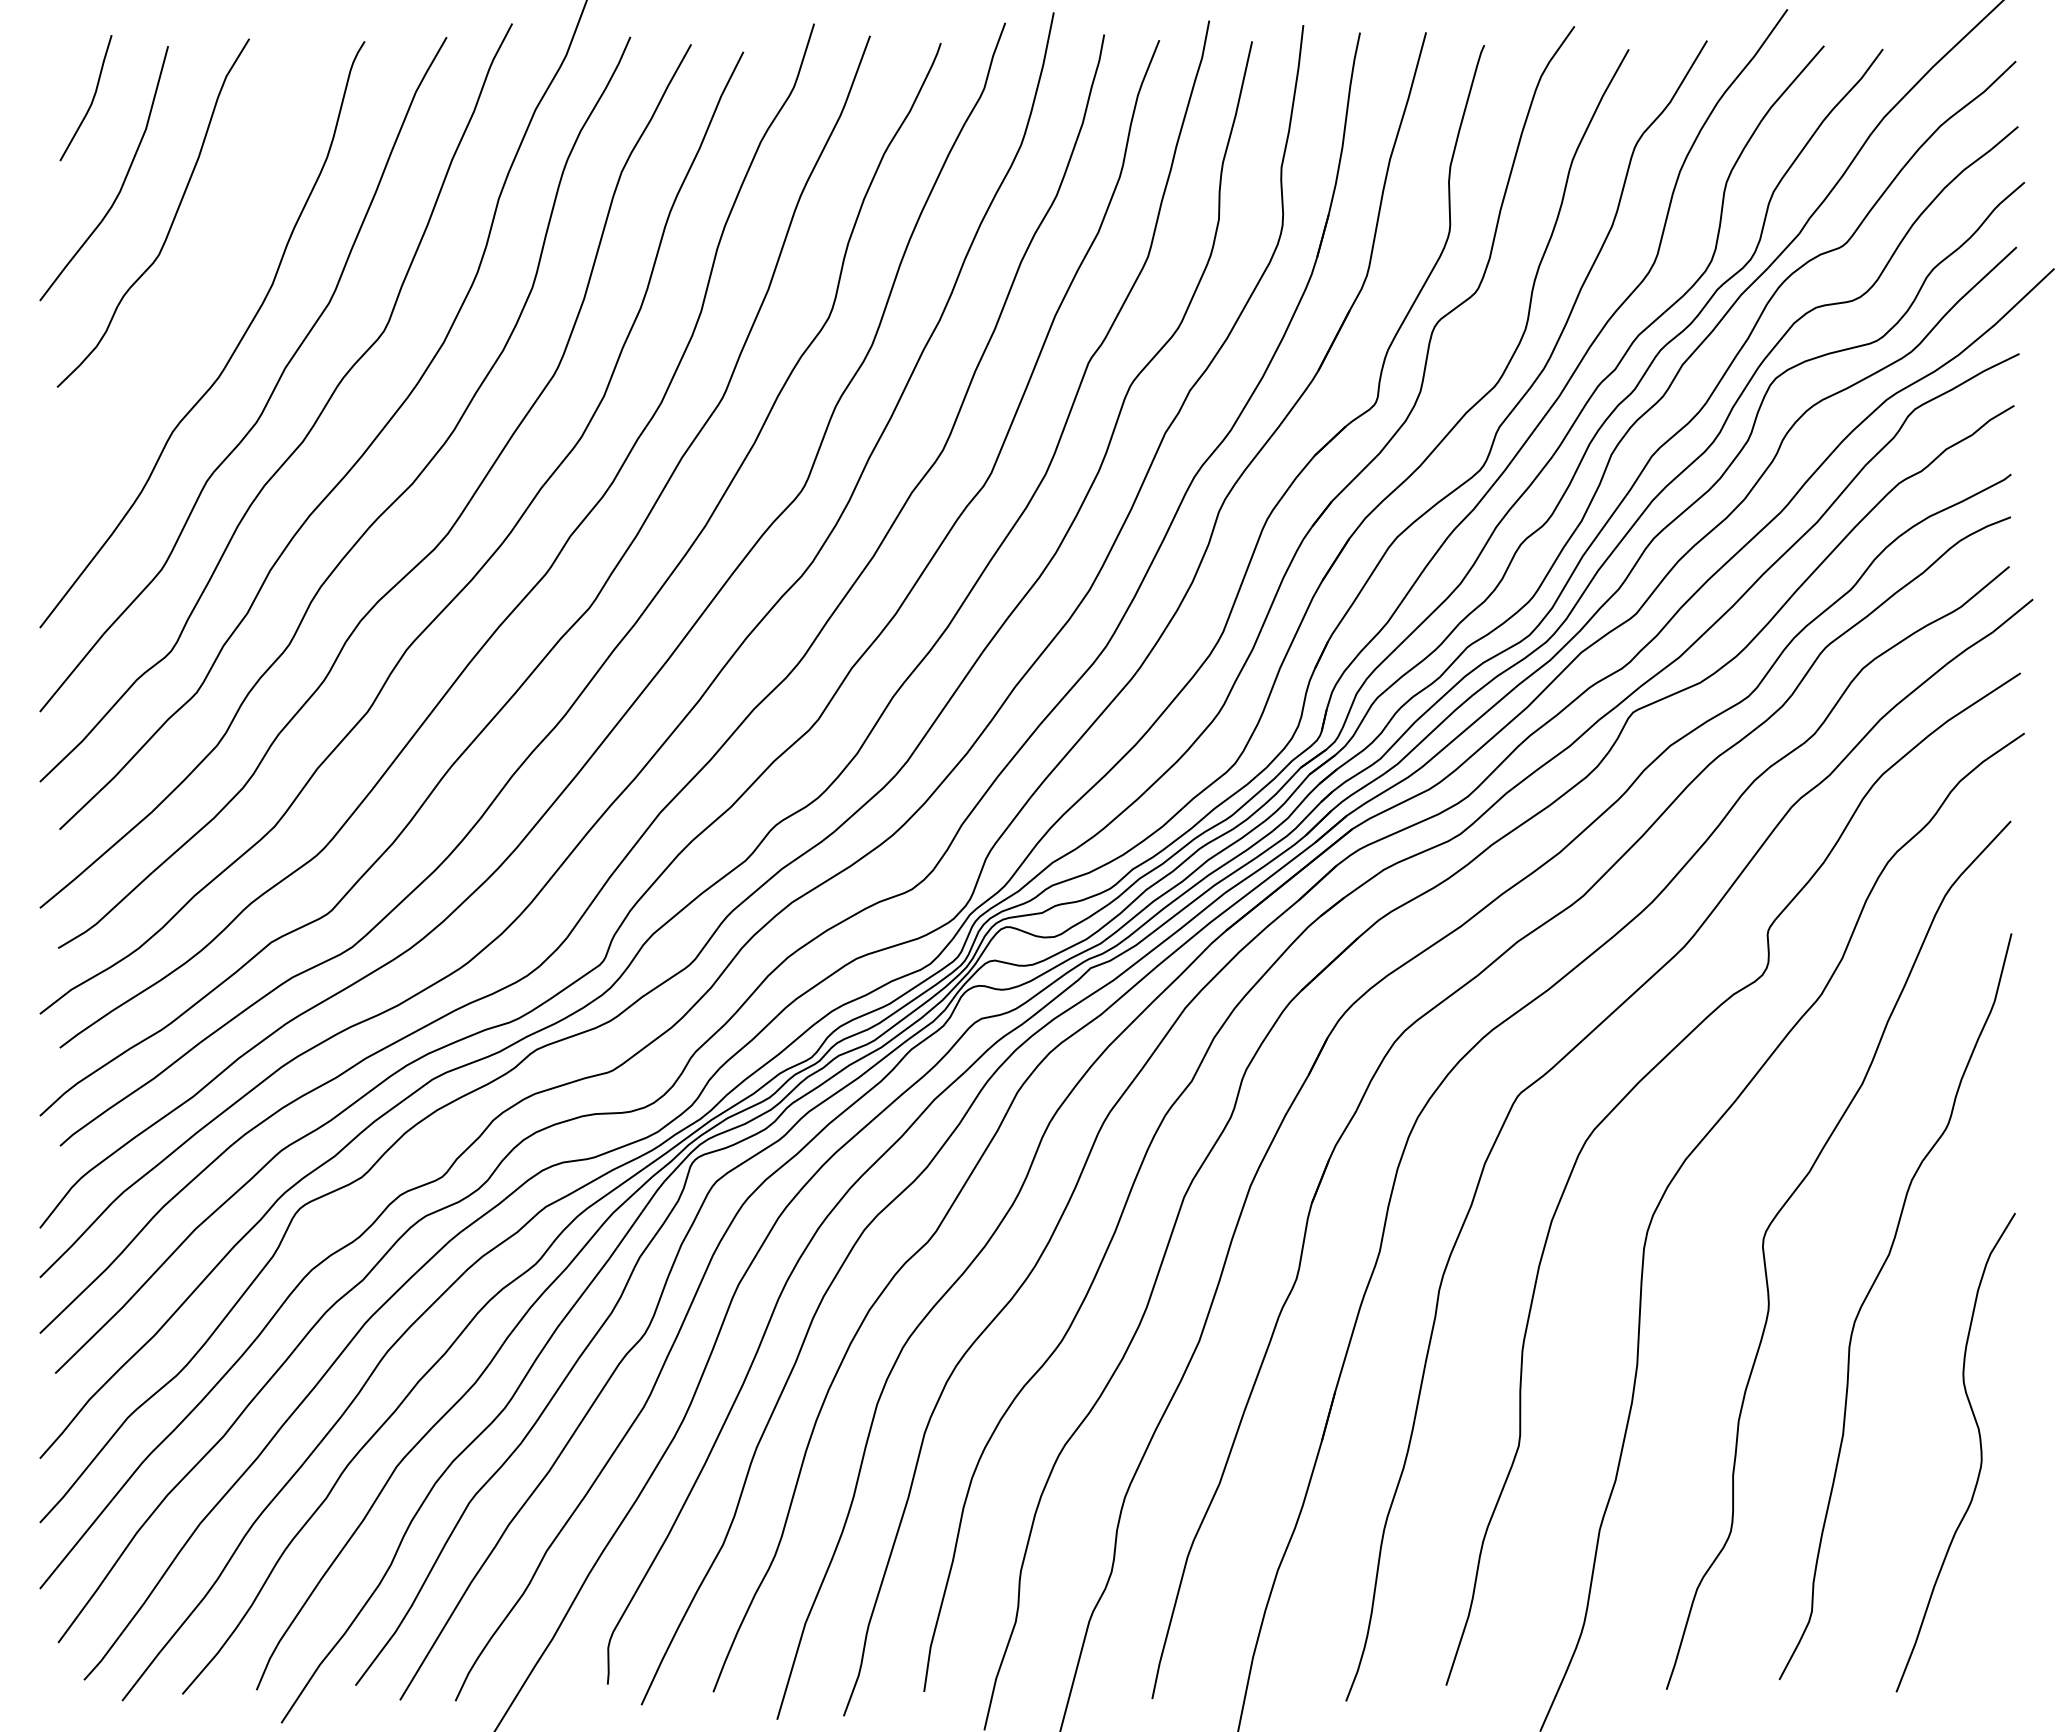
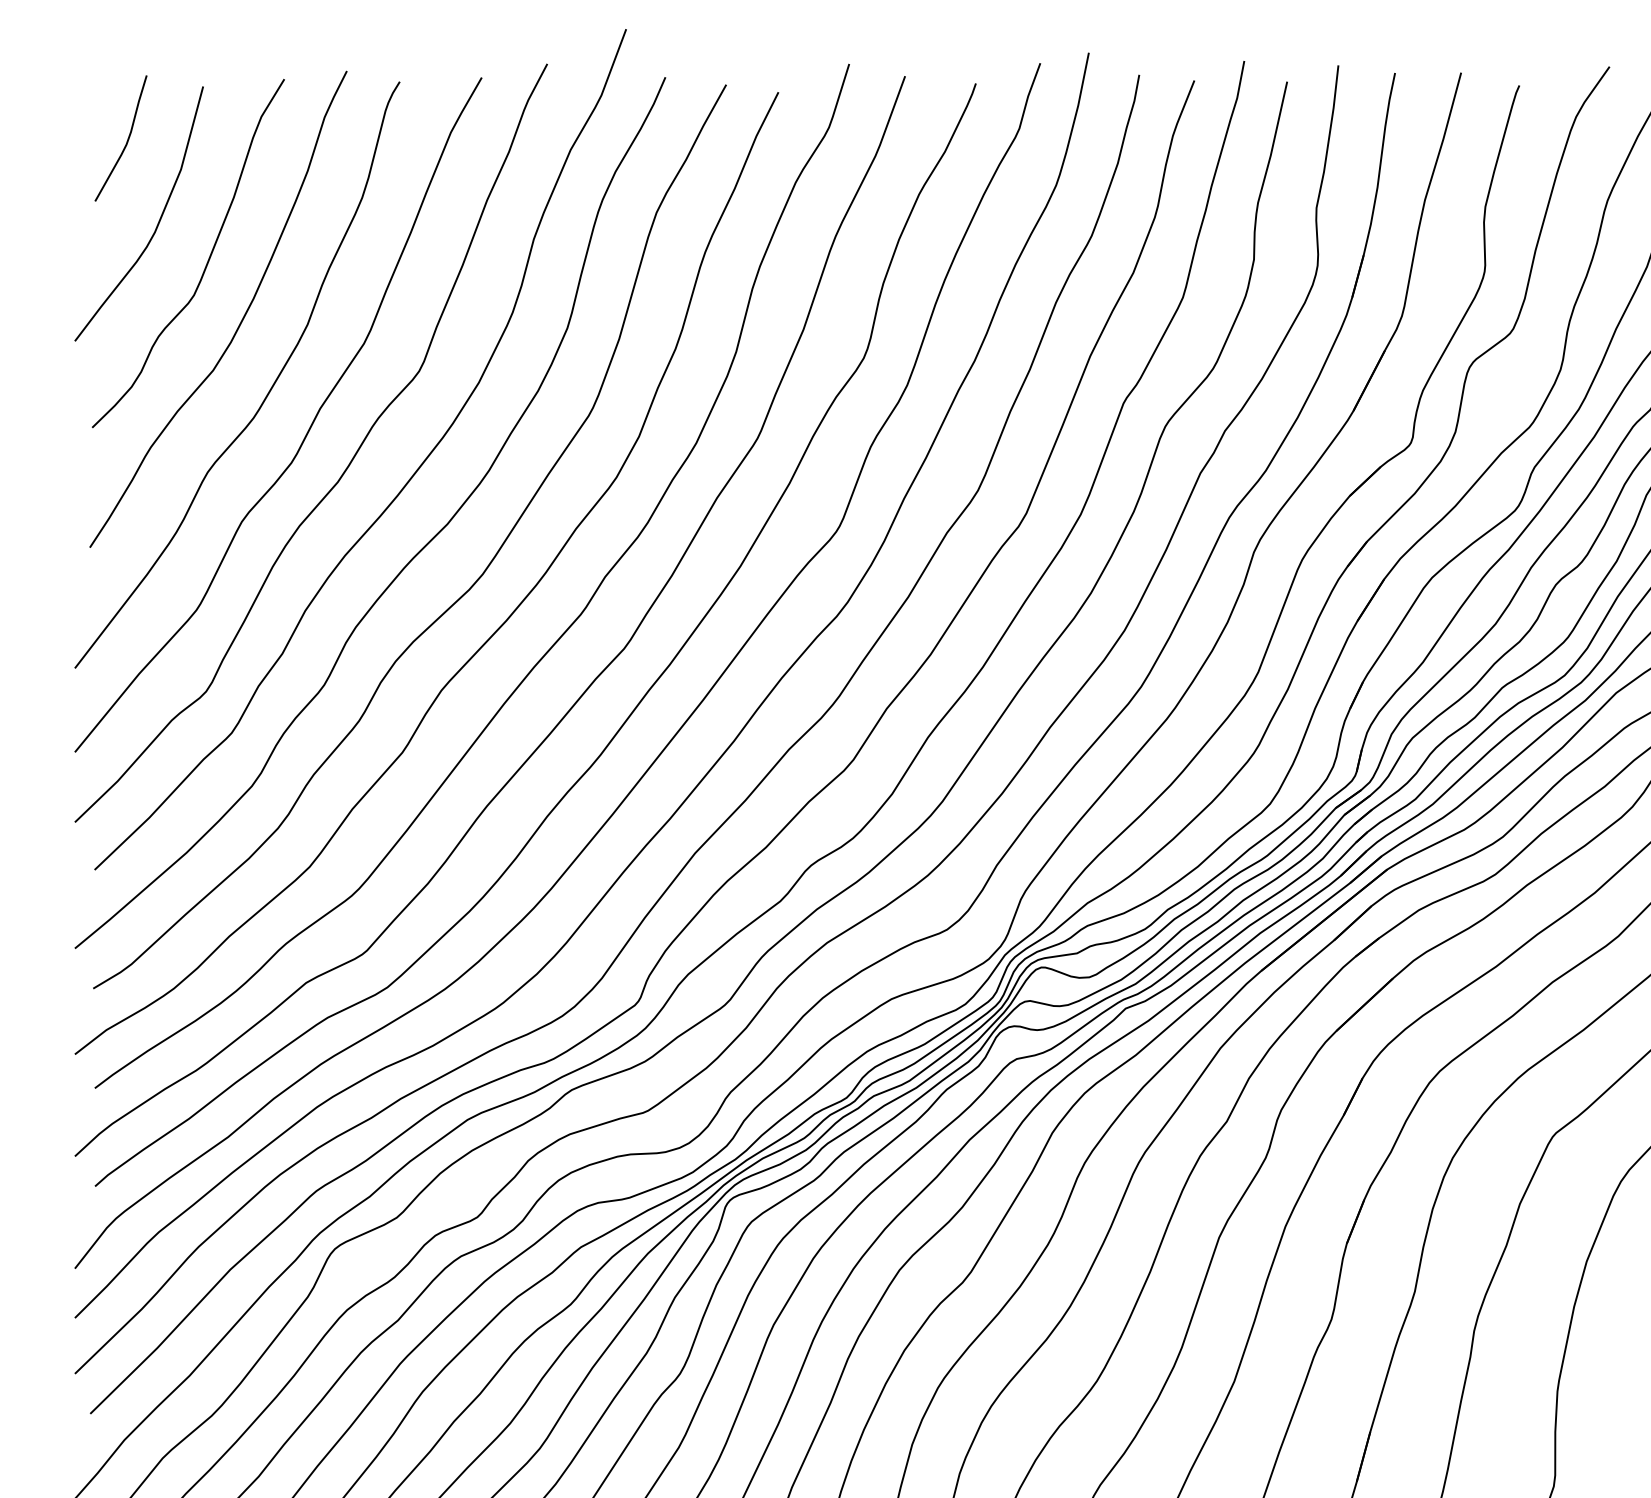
curve: (206, 279) -> (241, 319), added

